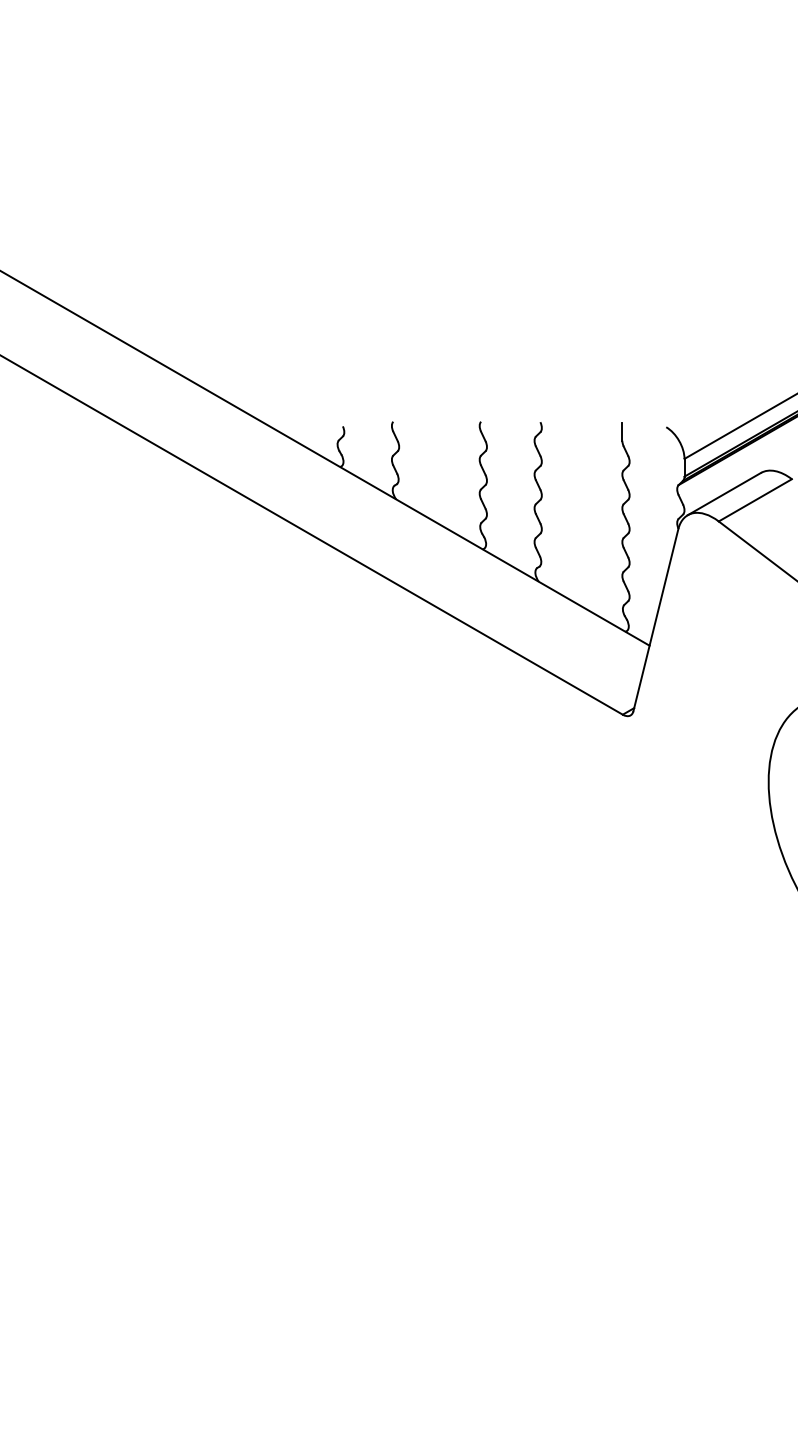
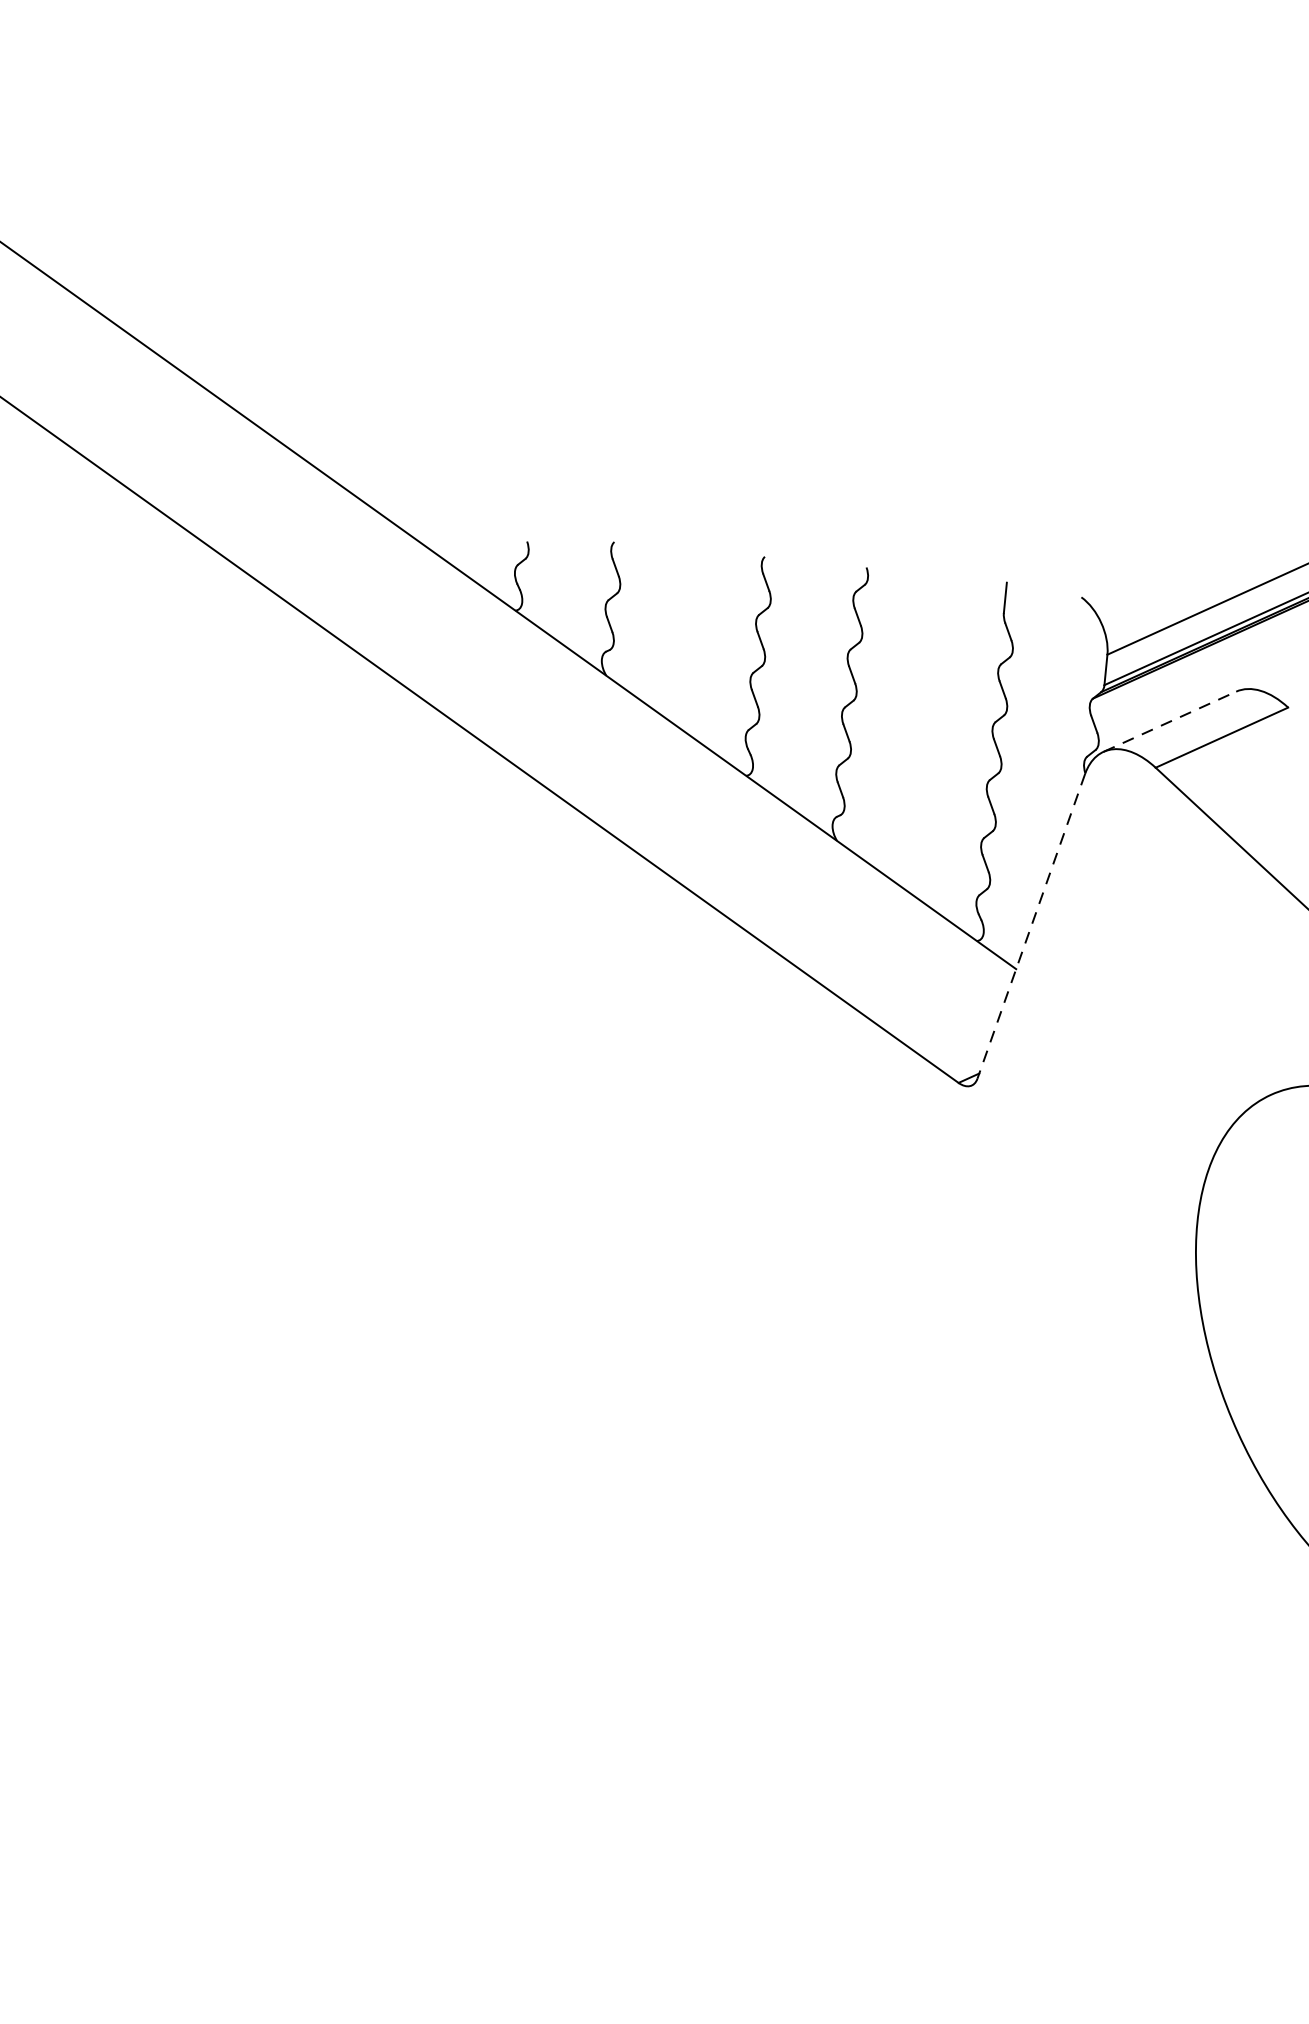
line: (724, 493) -> (1170, 720), solid -> dashed
line: (655, 620) -> (1030, 926), solid -> dashed

